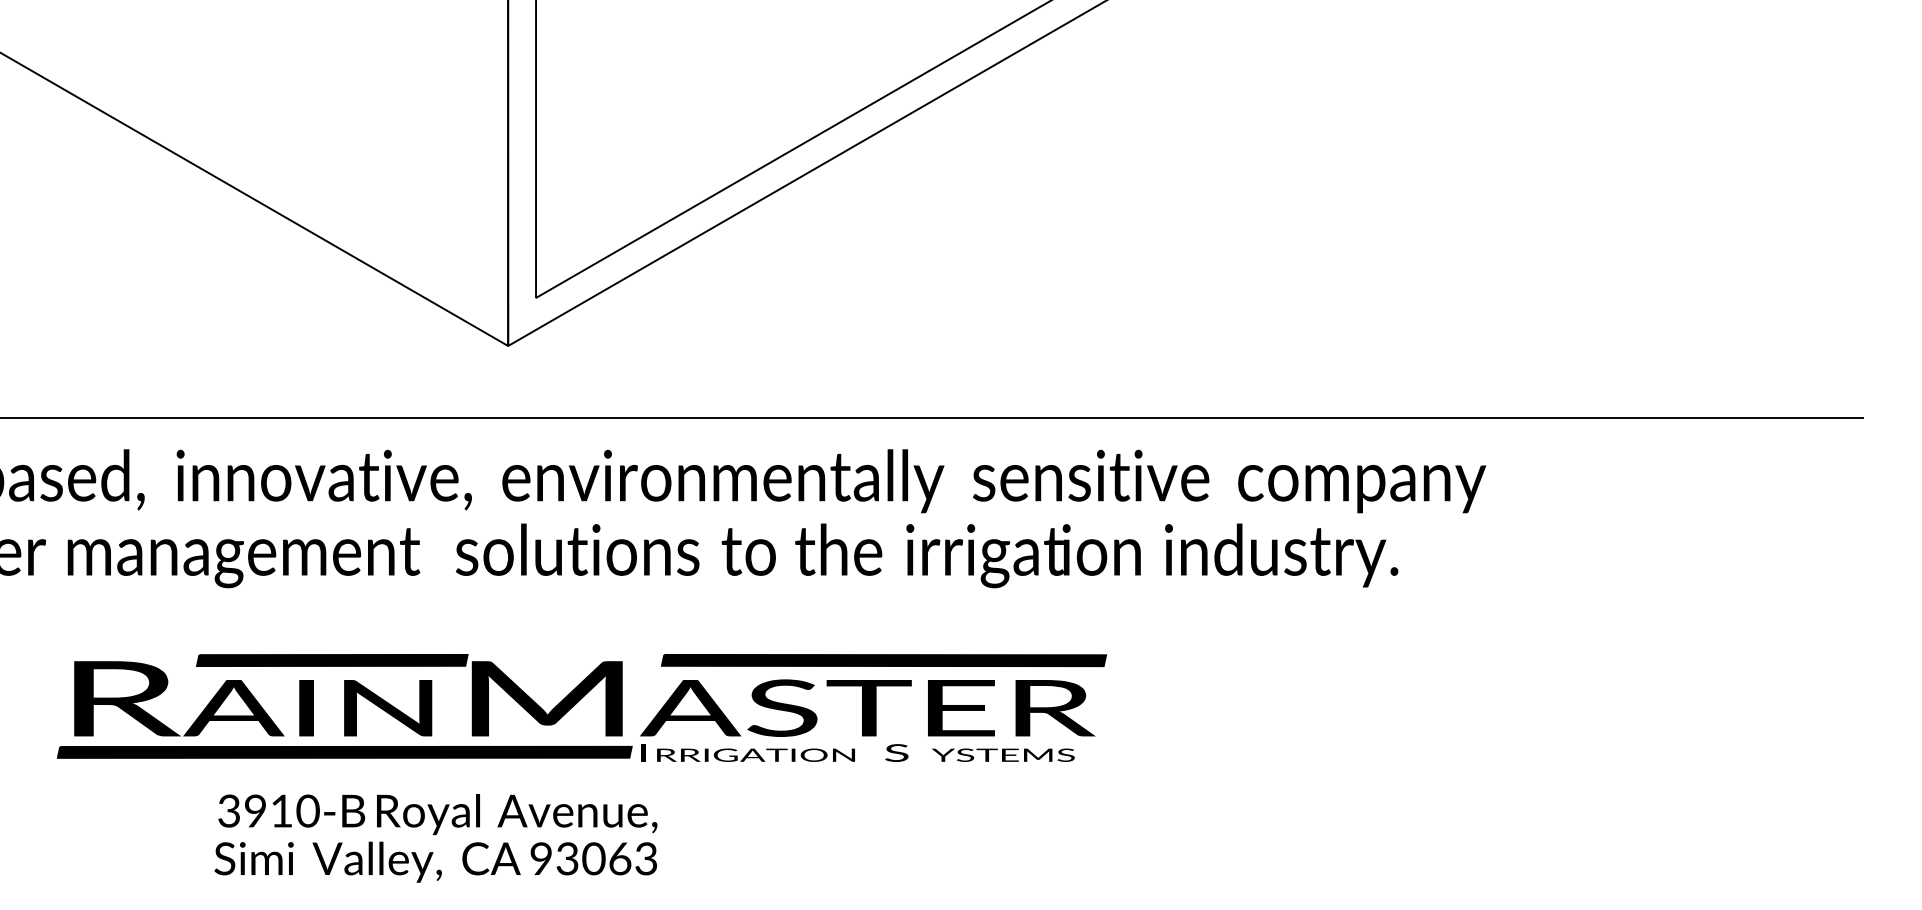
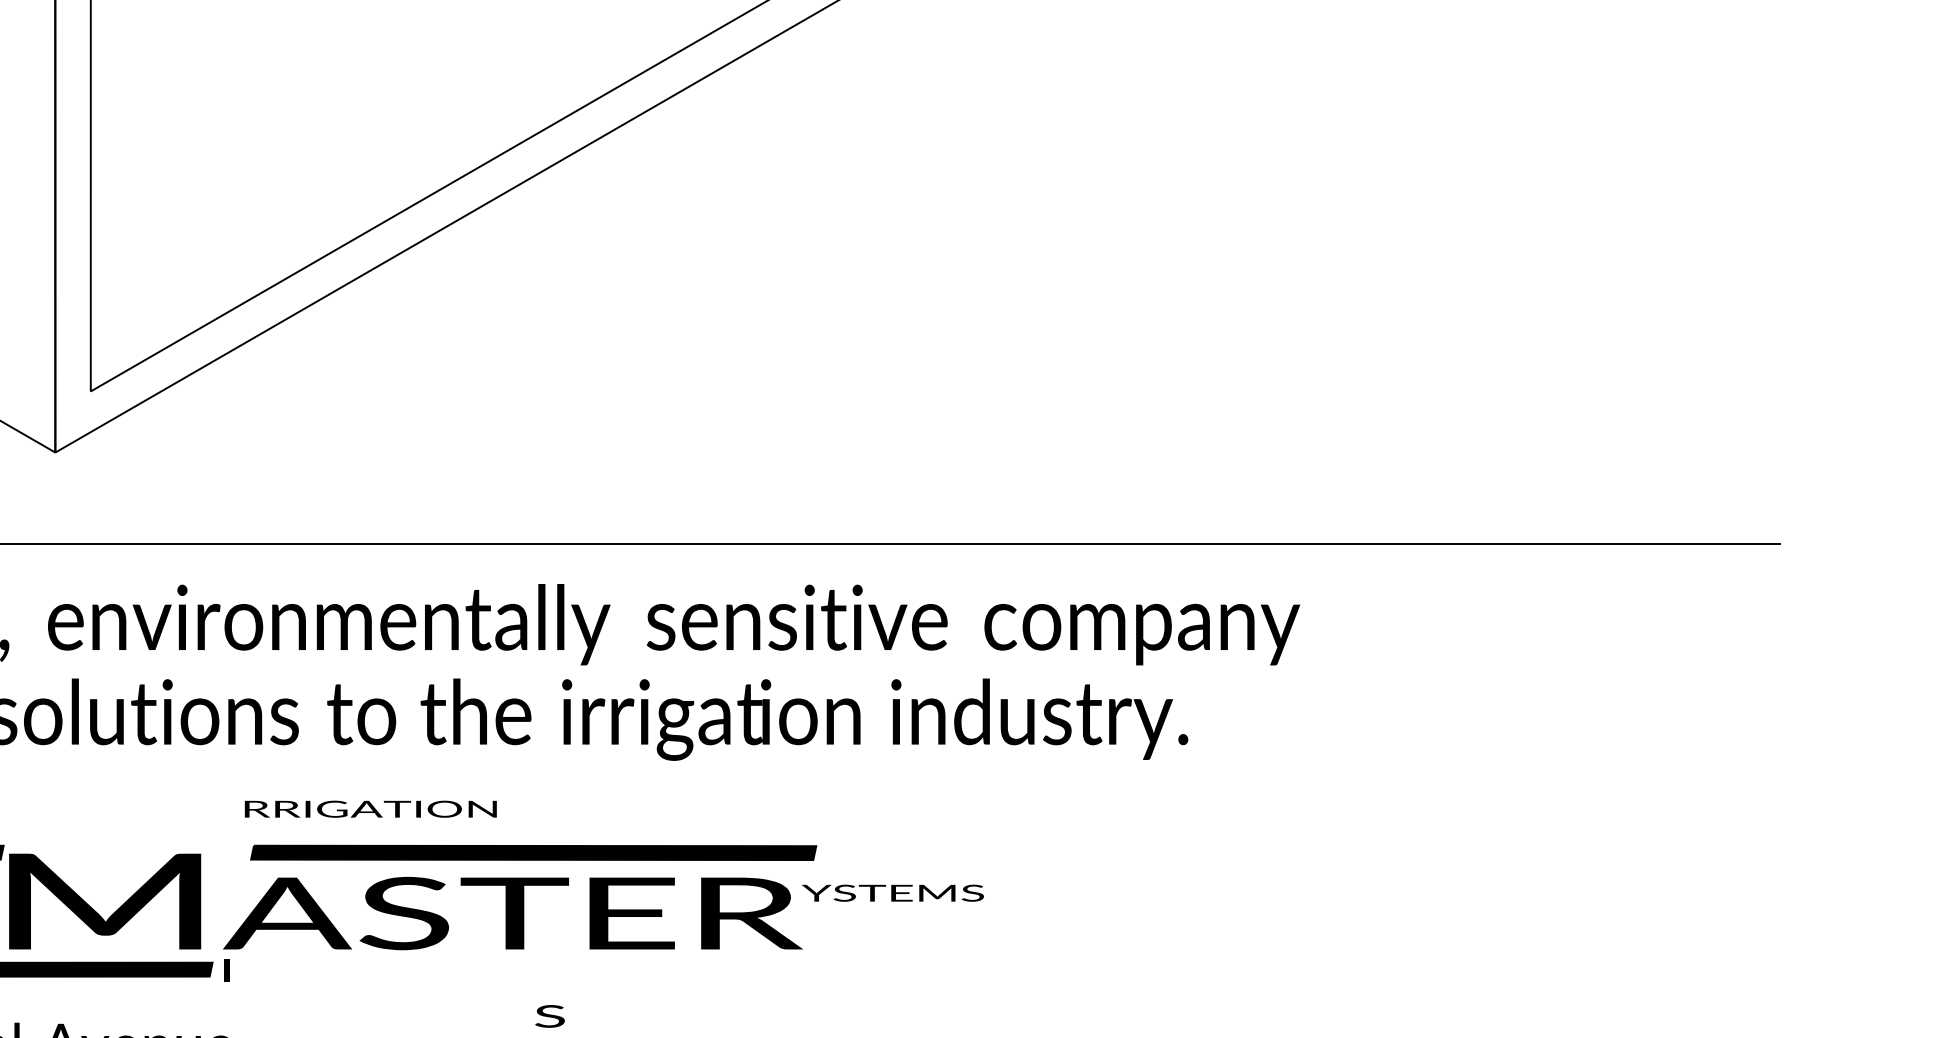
text: (896, 752) -> (549, 1015), moved
text: (755, 754) -> (370, 808), moved
text: (1003, 754) -> (893, 892), moved

